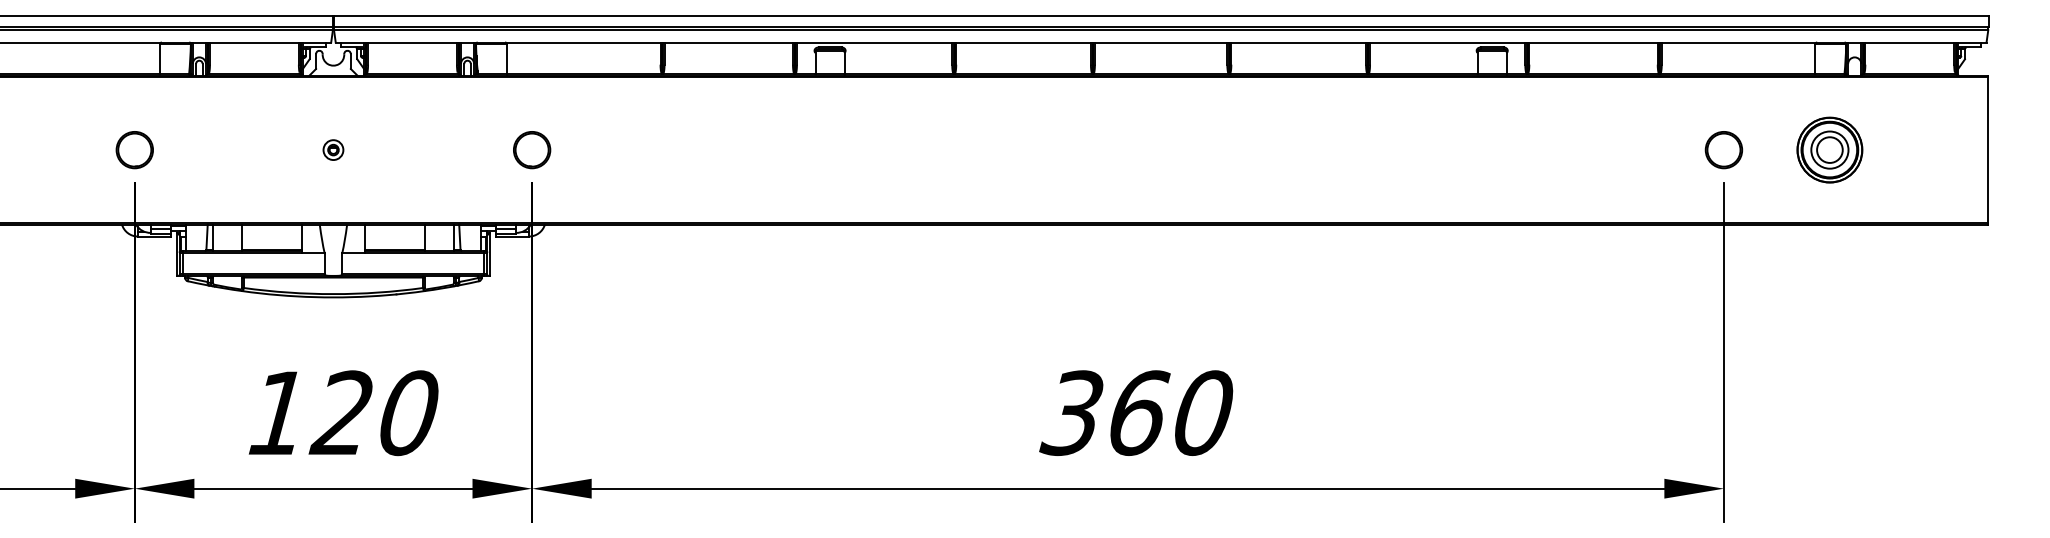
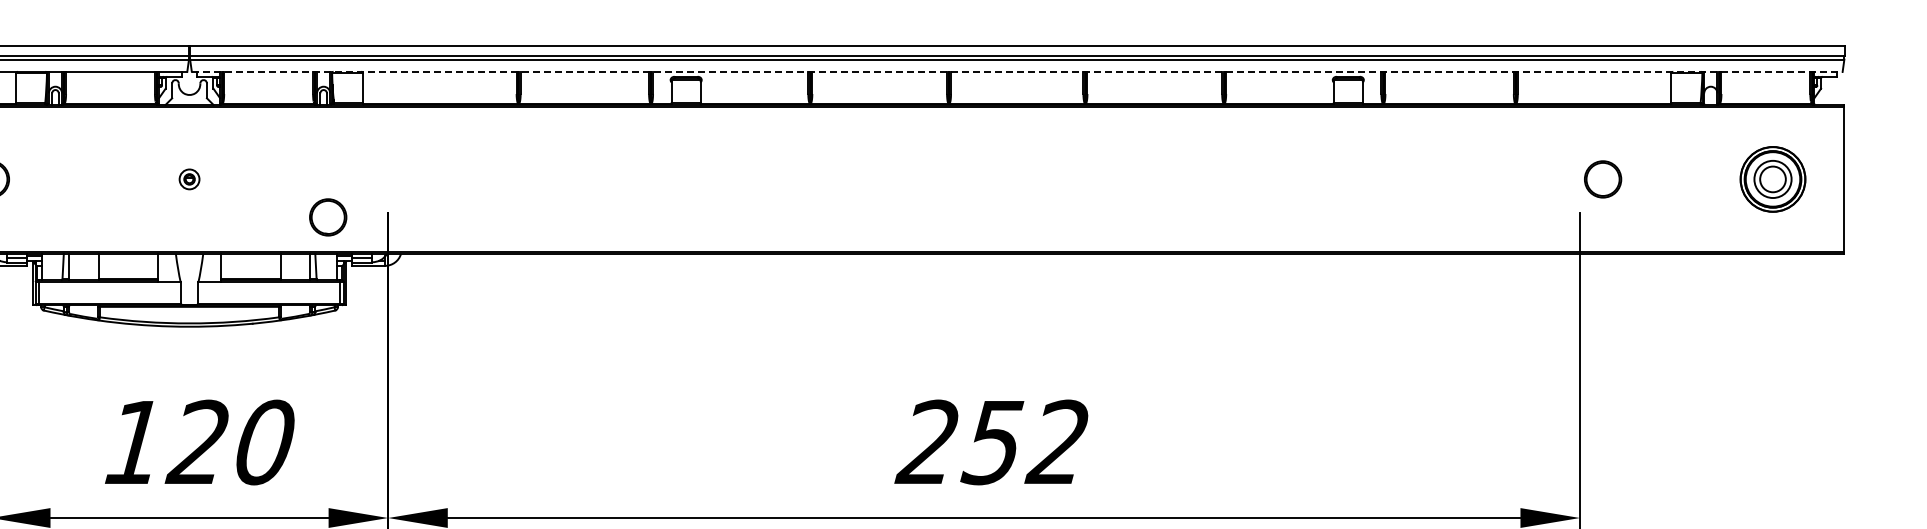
line: (1161, 42) -> (1017, 71), solid -> dashed
part: (1829, 149) -> (1772, 178), moved
part: (532, 150) -> (328, 217), moved
part: (1723, 150) -> (1602, 179), moved
text: (1135, 412) -> (991, 441), 360 -> 252

